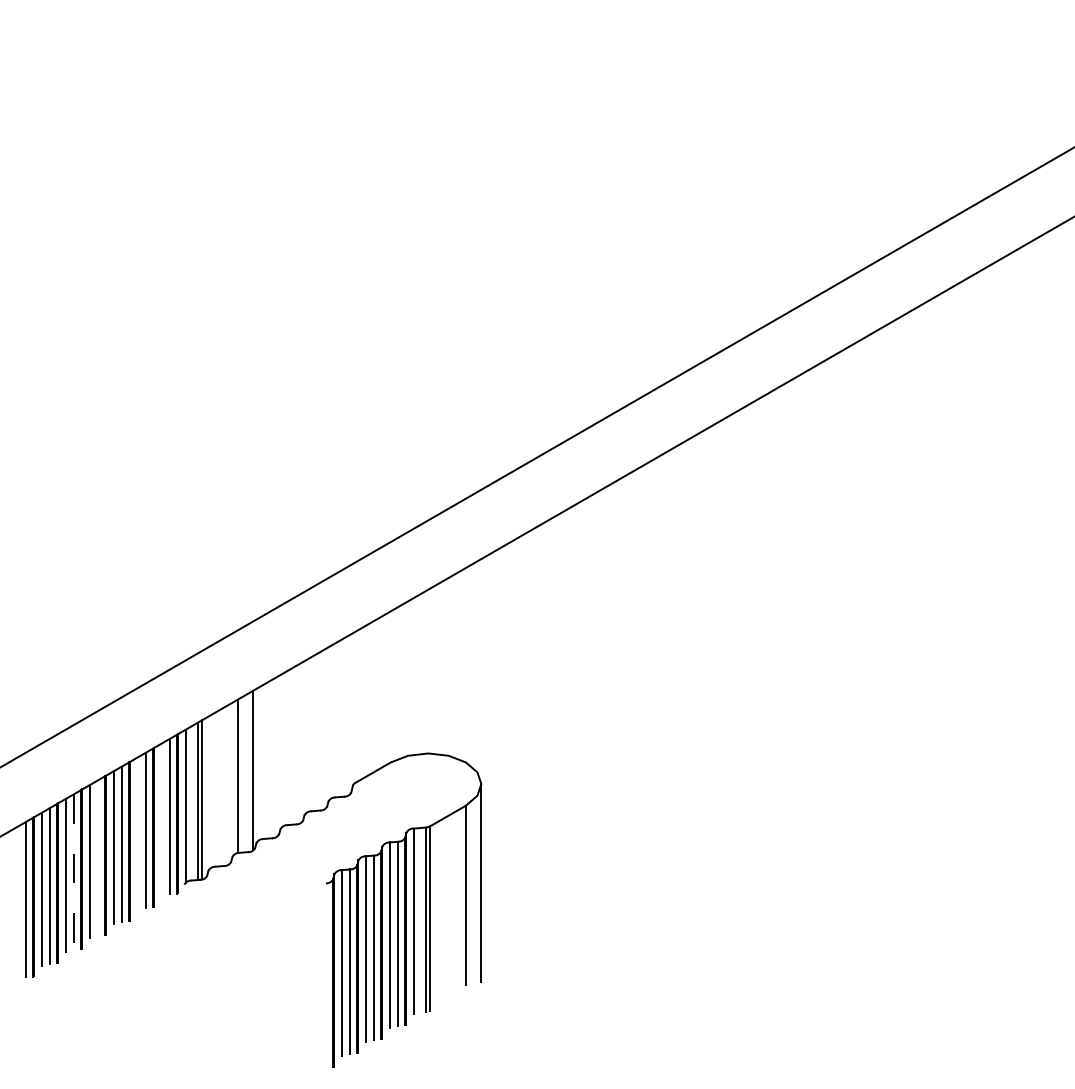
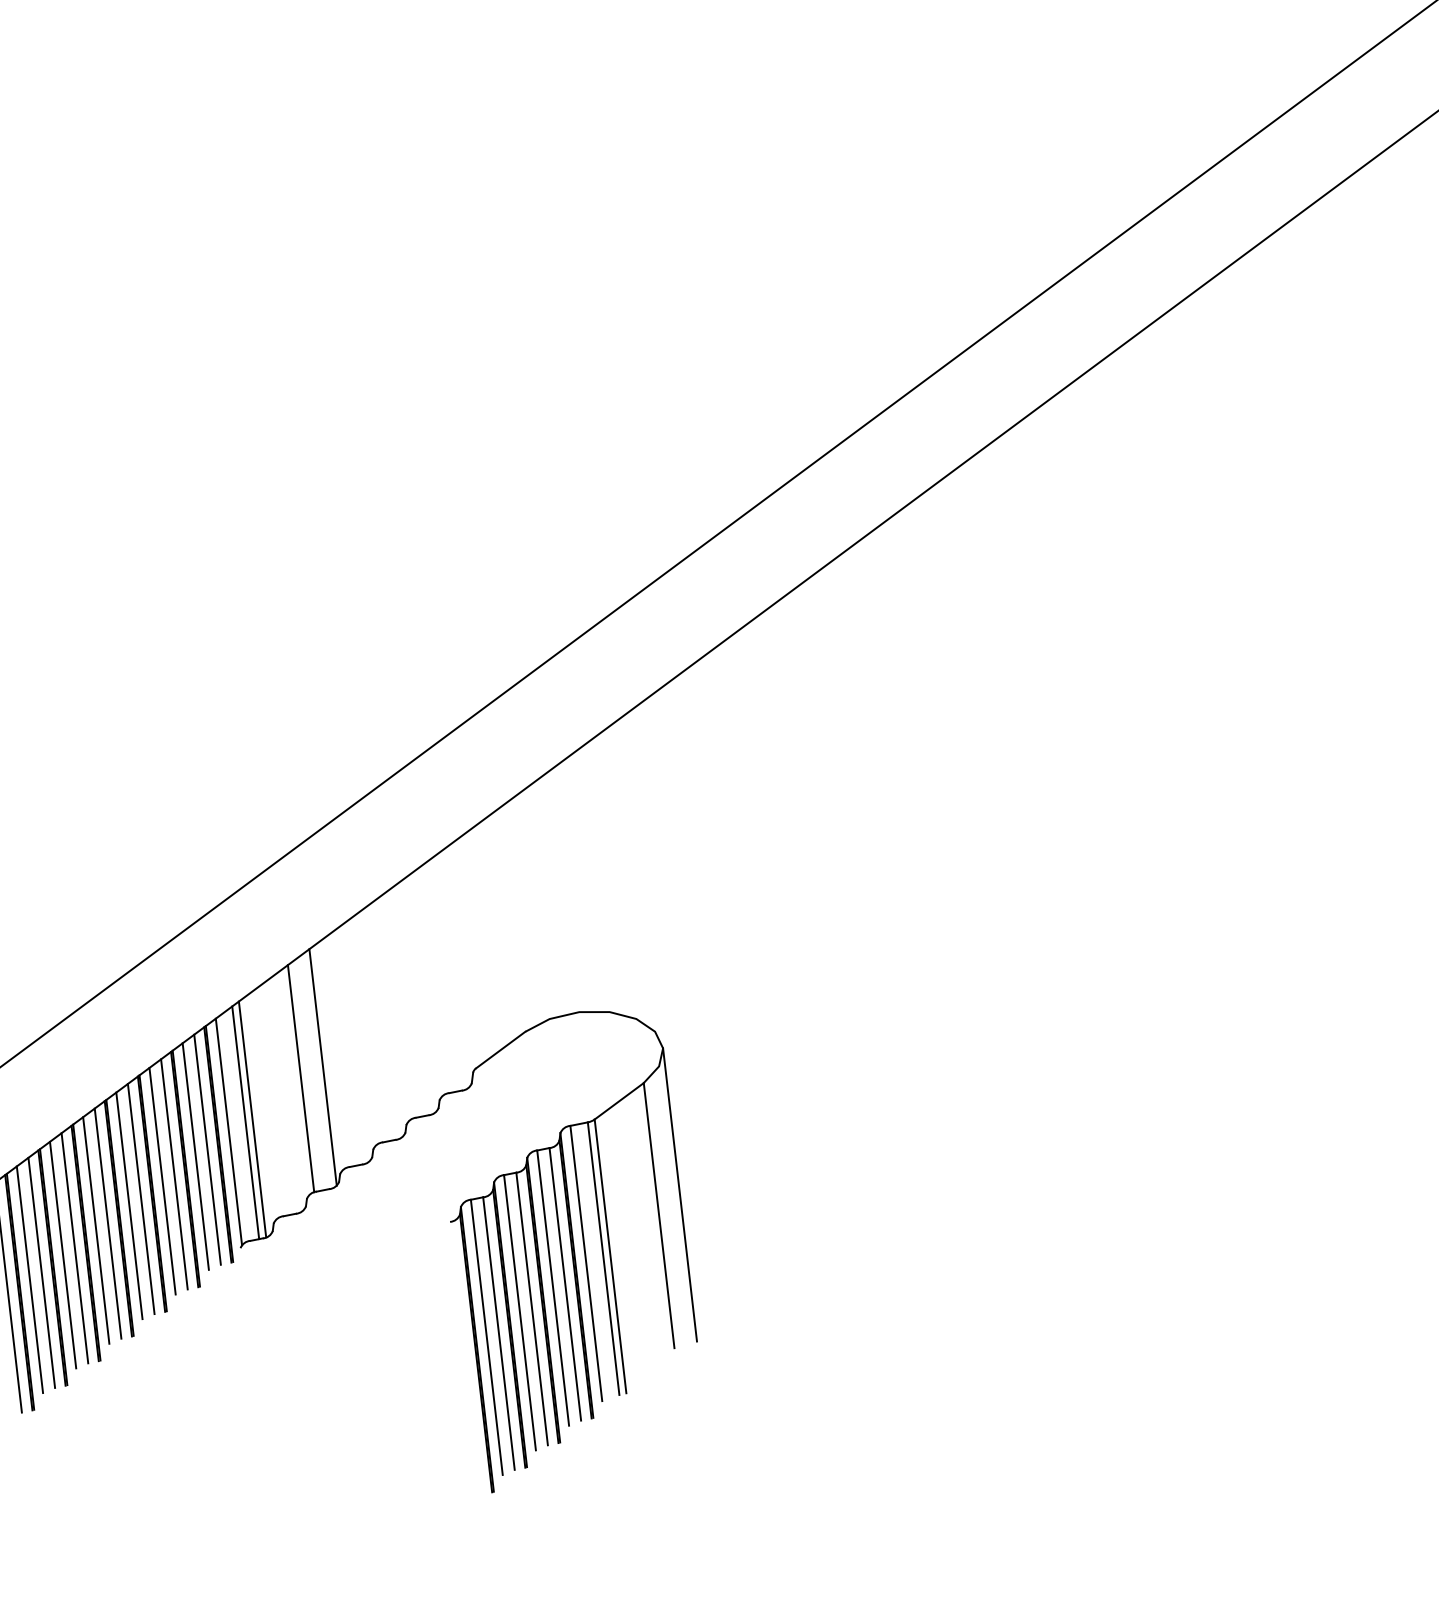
line: (161, 819) -> (195, 1155), added
line: (137, 833) -> (162, 1180), added
line: (98, 857) -> (108, 1222), added
line: (74, 871) -> (75, 1247), dashed -> solid

